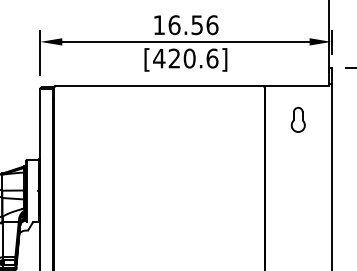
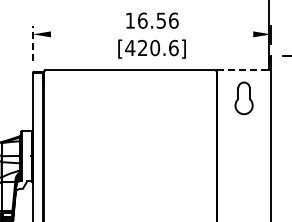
line: (185, 42) -> (151, 34), removed
line: (39, 53) -> (32, 43), solid -> dashed
line: (297, 86) -> (243, 70), solid -> dashed
part: (297, 119) -> (243, 97), size x1.6

